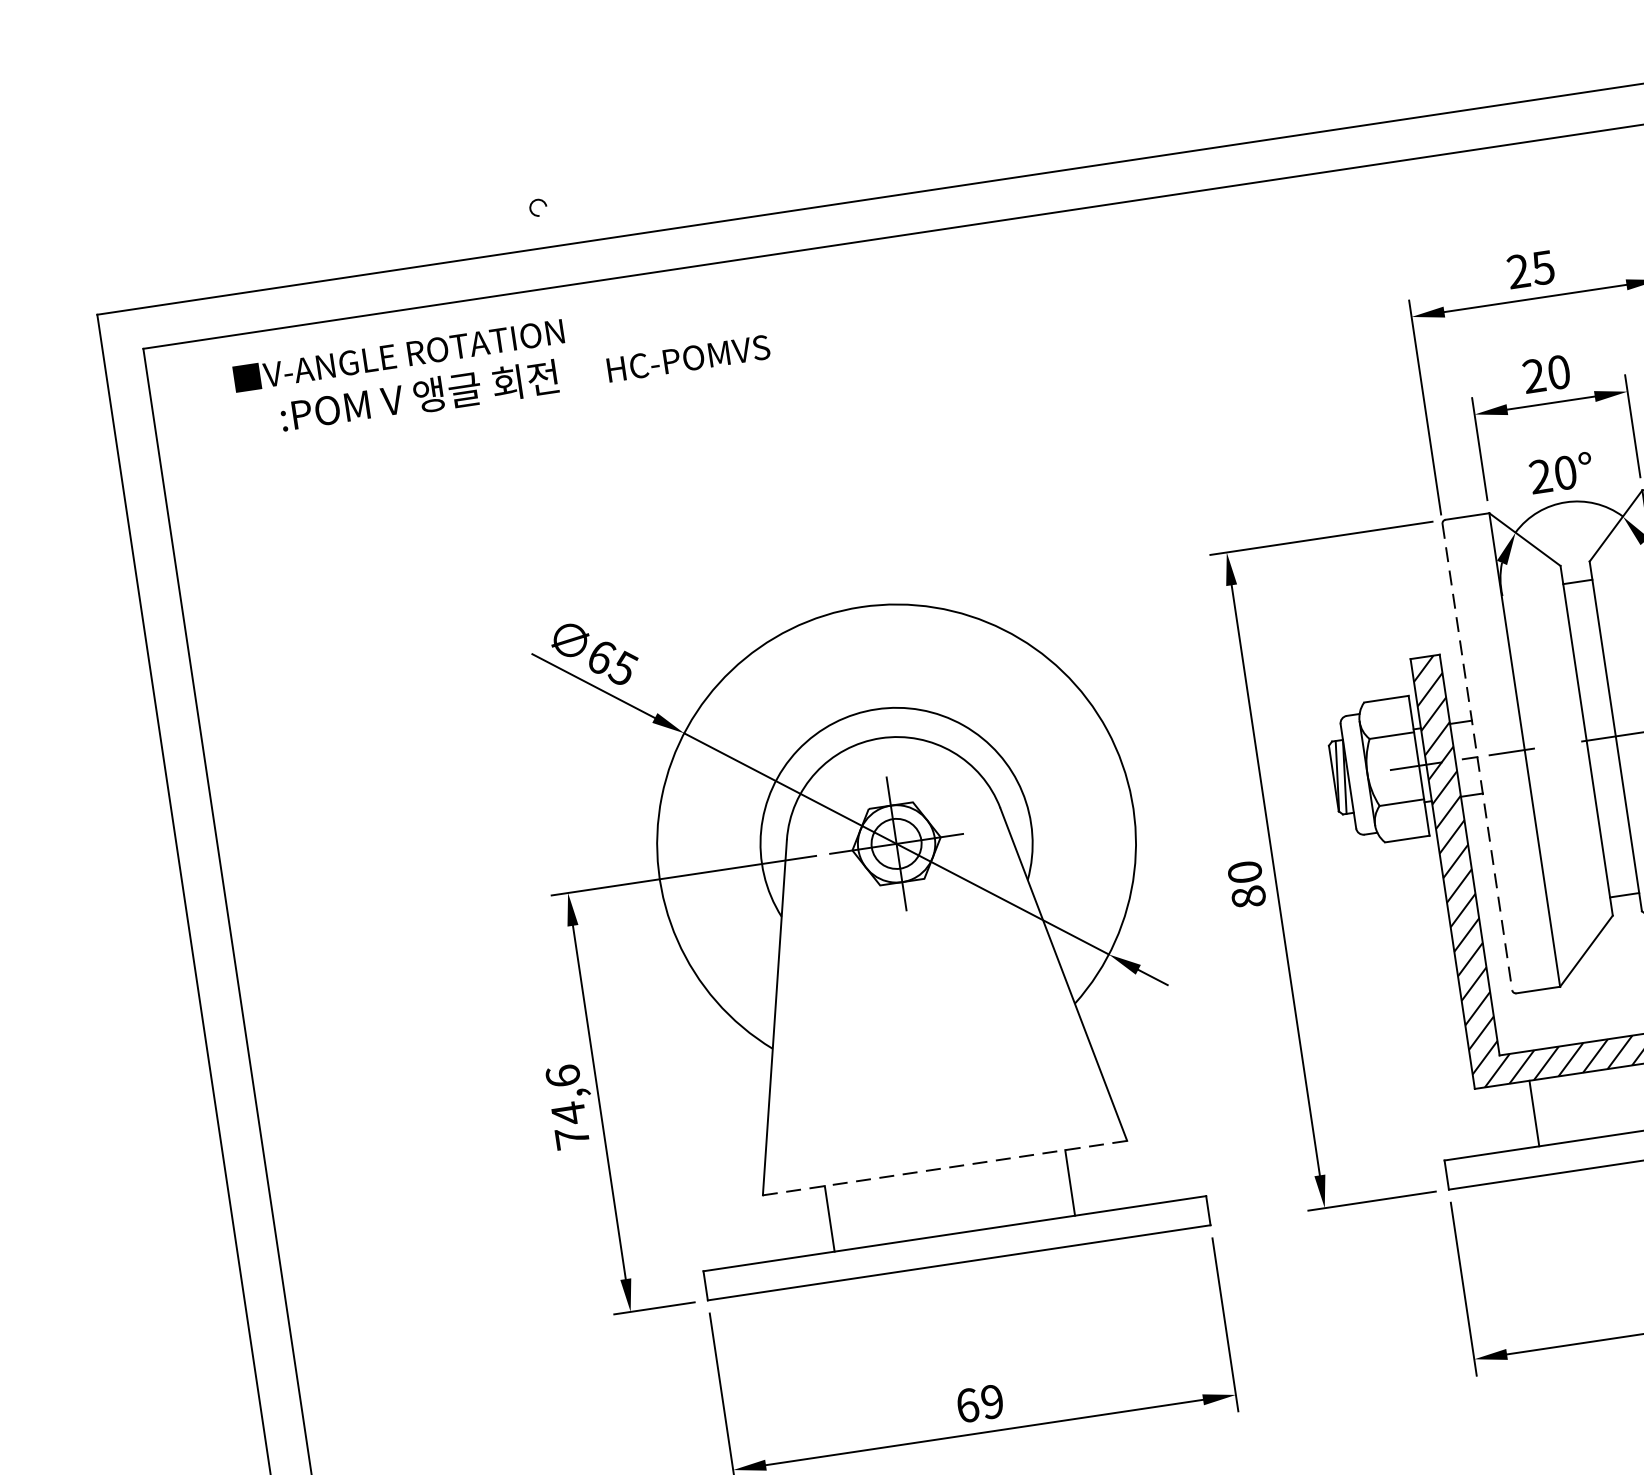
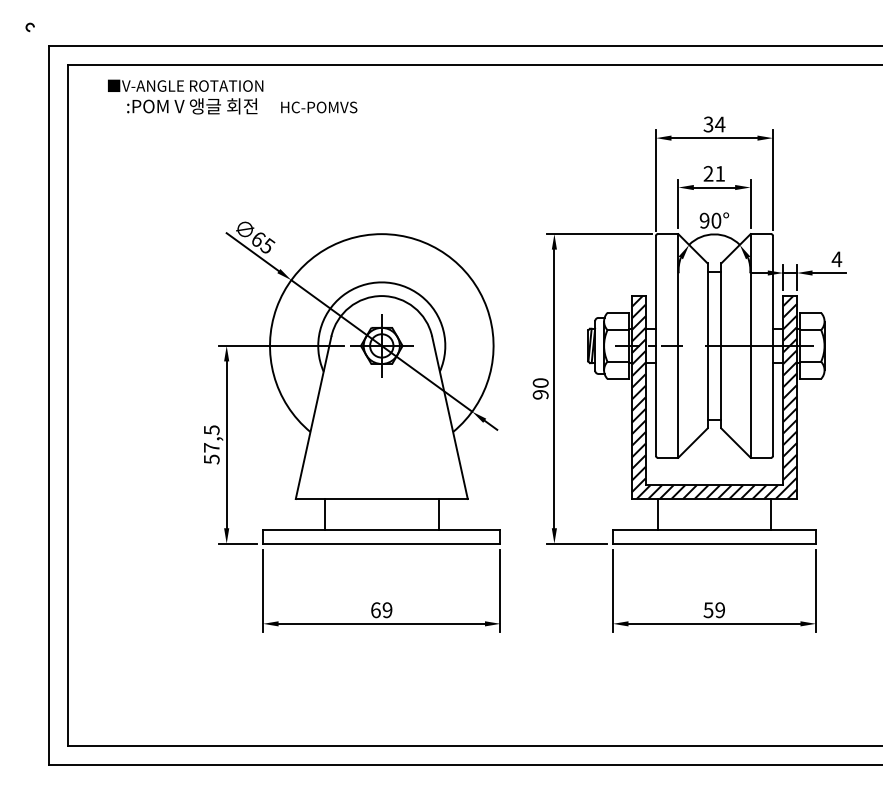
arc: (532, 208) -> (27, 27), moved
text: (1531, 269) -> (714, 124), 25 -> 34
text: (1559, 371) -> (720, 173), 20 -> 21
text: (1540, 476) -> (704, 220), 20° -> 90°
line: (1478, 758) -> (656, 346), dashed -> solid
text: (1248, 896) -> (540, 394), 80 -> 90
text: (567, 1106) -> (211, 444), 74,6 -> 57,5
line: (944, 1169) -> (381, 499), dashed -> solid

